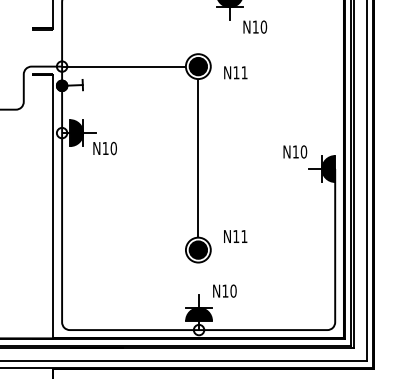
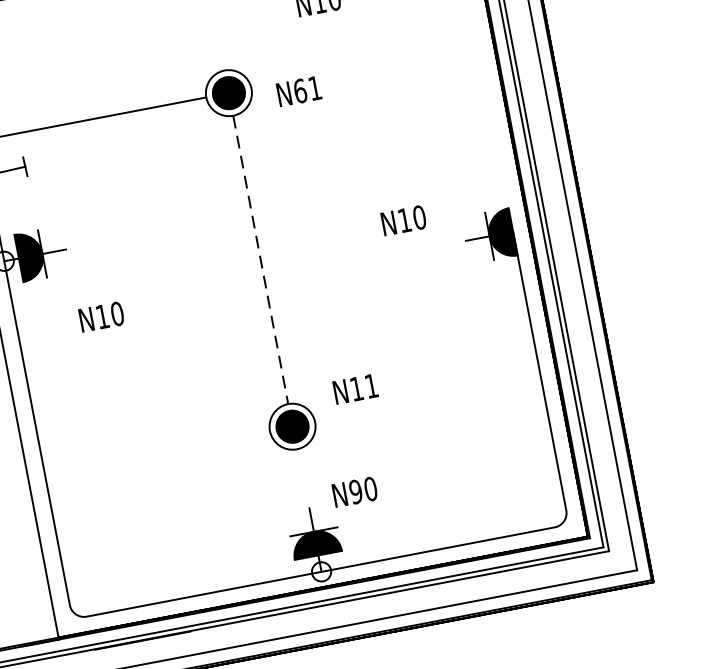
text: (236, 72) -> (300, 90), N11 -> N61
text: (104, 148) -> (100, 317), moved
text: (295, 151) -> (404, 219), moved
line: (198, 158) -> (261, 260), solid -> dashed
text: (225, 290) -> (355, 490), N10 -> N90

